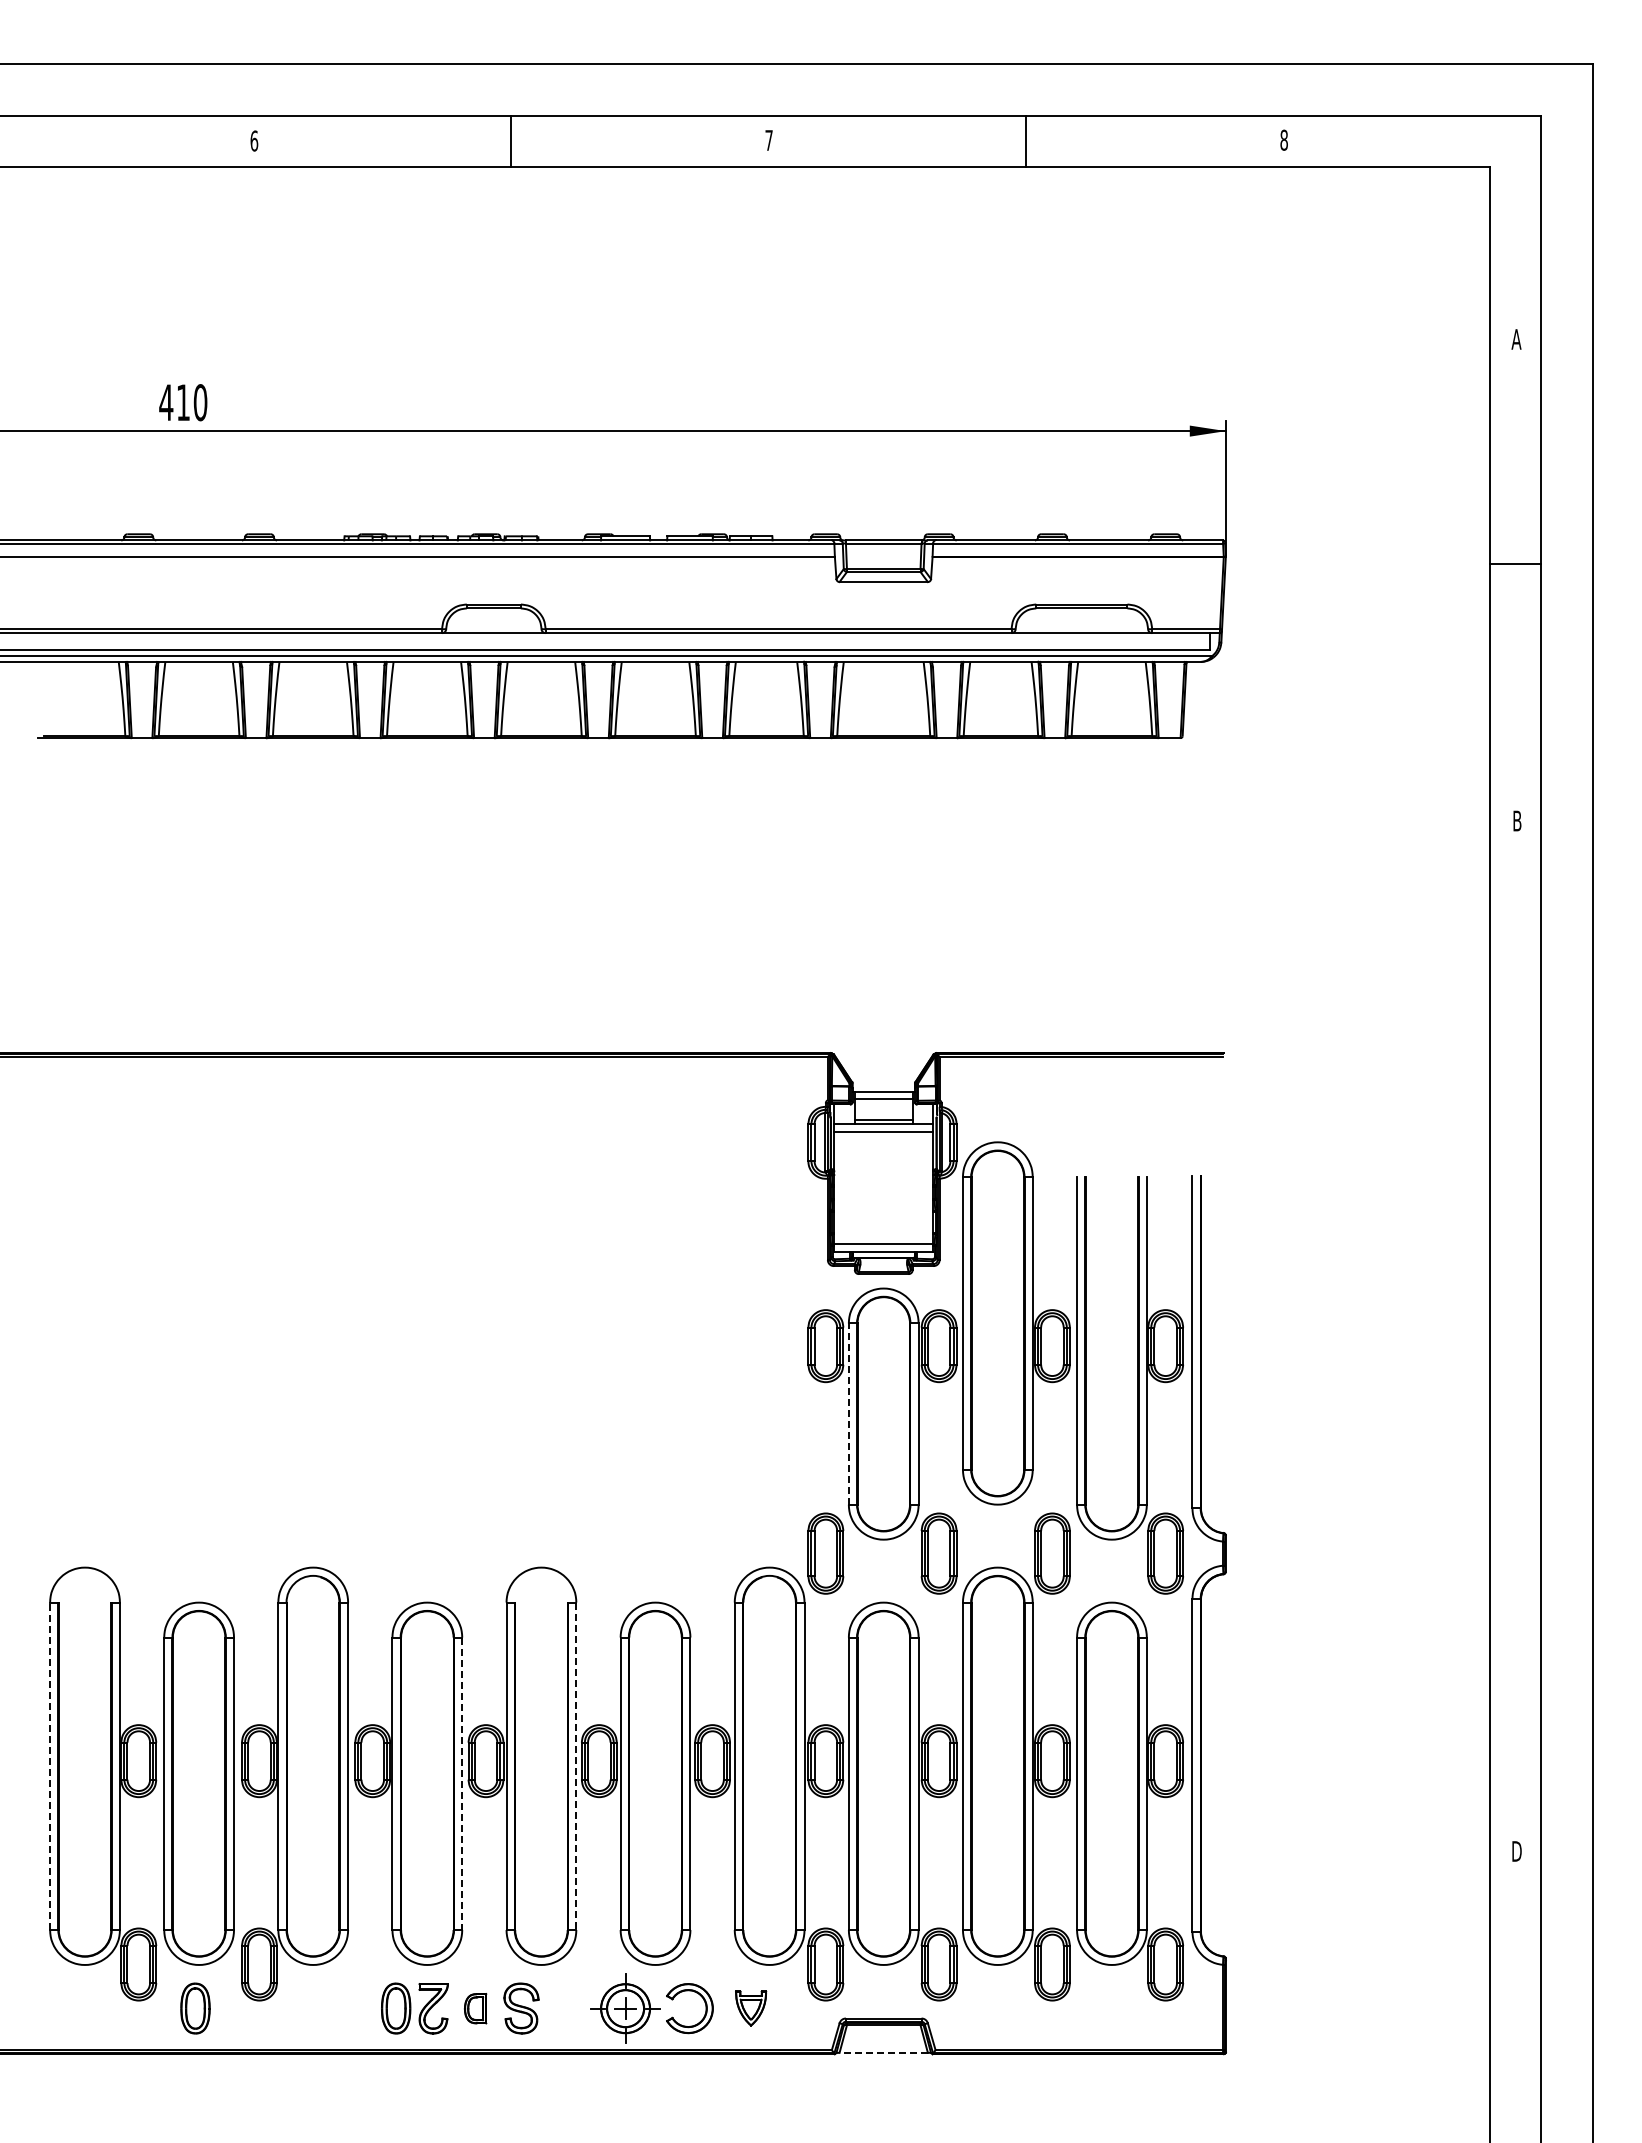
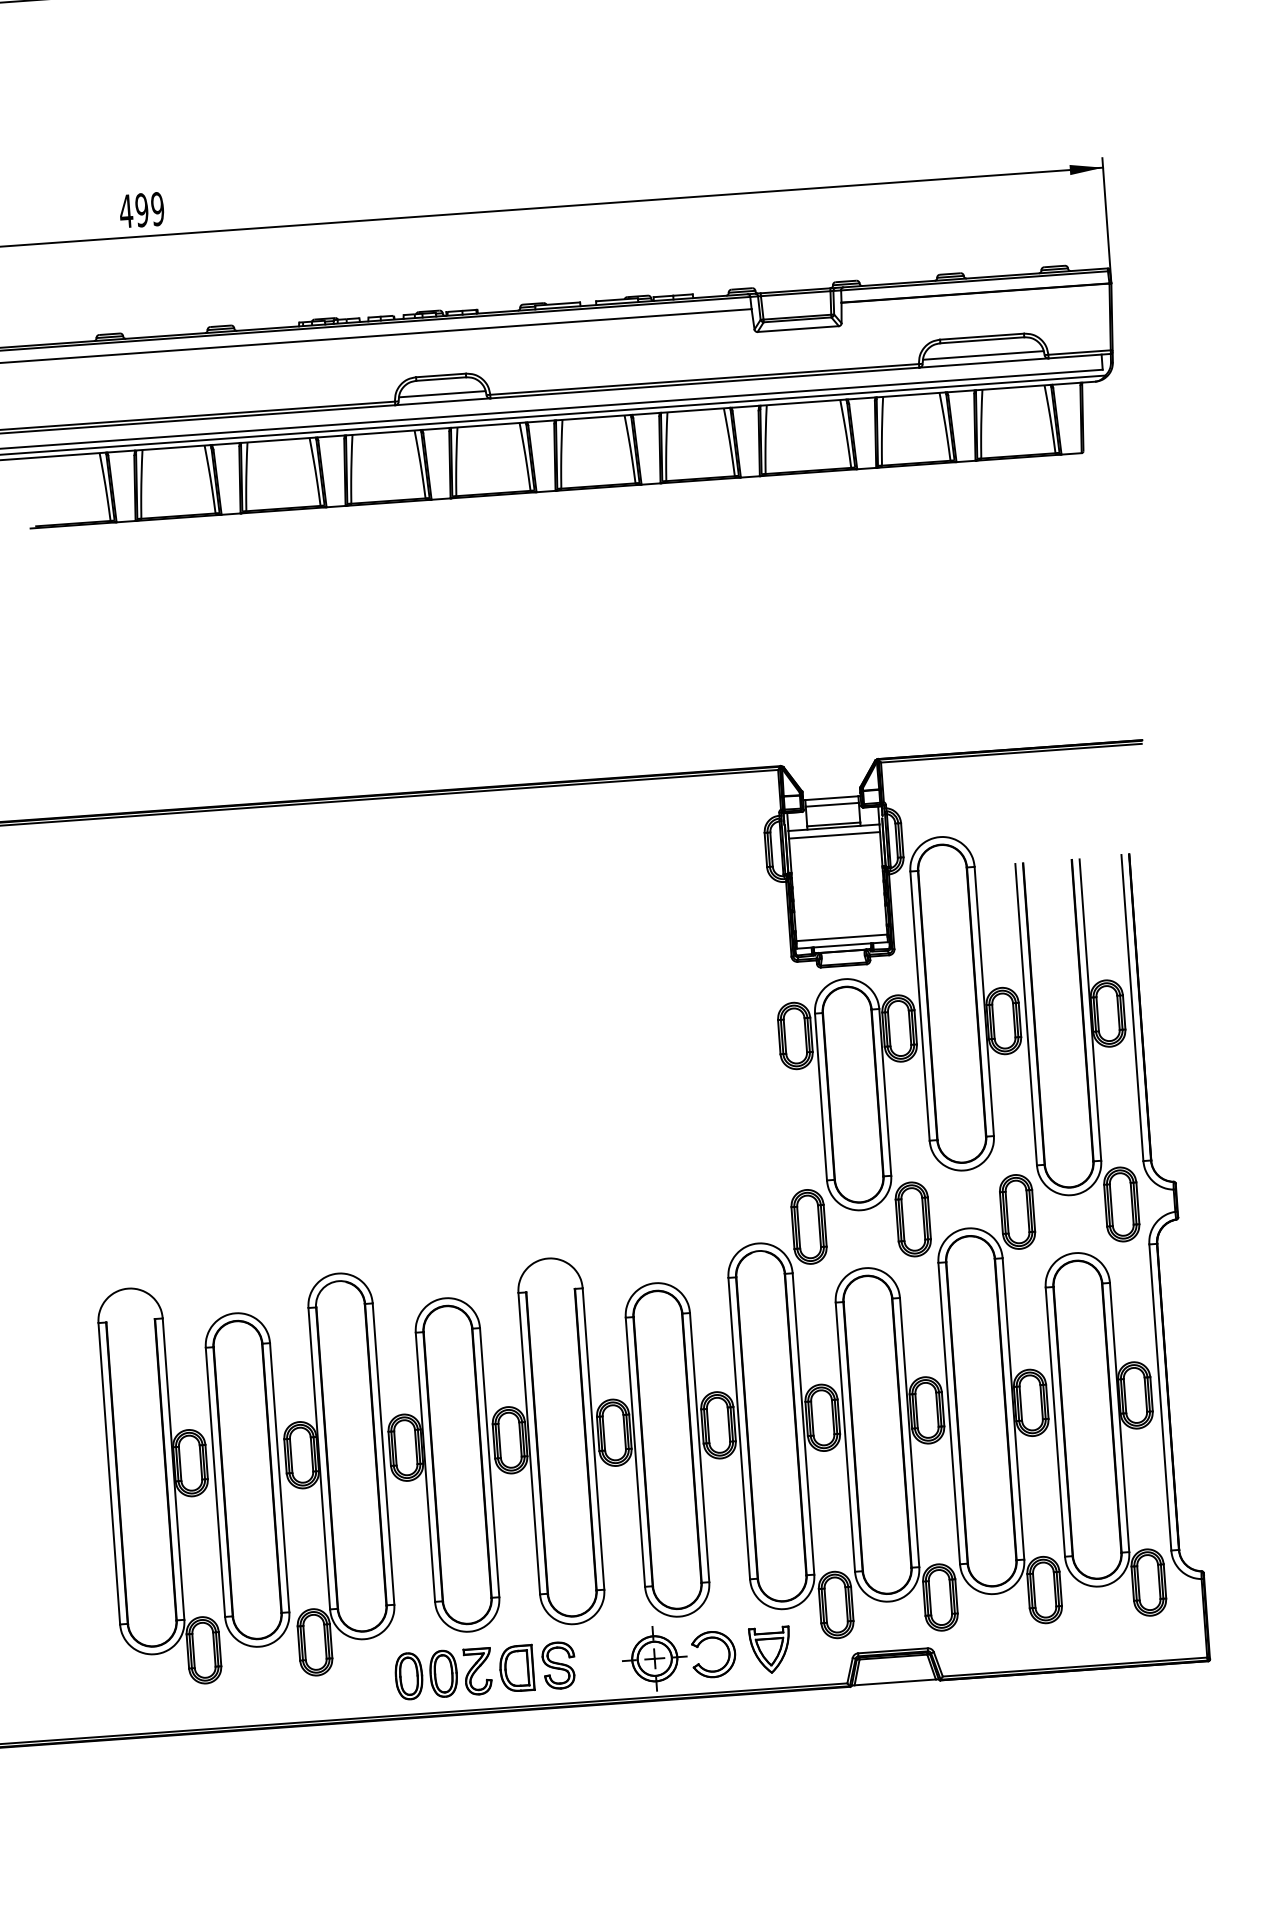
text: (191, 402) -> (149, 209), 410 -> 499
line: (493, 624) -> (441, 393), added
line: (1081, 624) -> (983, 355), added
line: (848, 1414) -> (820, 1097), dashed -> solid
line: (50, 1766) -> (109, 1473), dashed -> solid
line: (576, 1766) -> (593, 1439), dashed -> solid
line: (462, 1784) -> (489, 1463), dashed -> solid
part: (195, 2008) -> (409, 1676), moved
part: (475, 2008) -> (516, 1668), size x1.67
part: (750, 2008) -> (769, 1650), size x1.43
line: (883, 2052) -> (895, 1682), dashed -> solid

